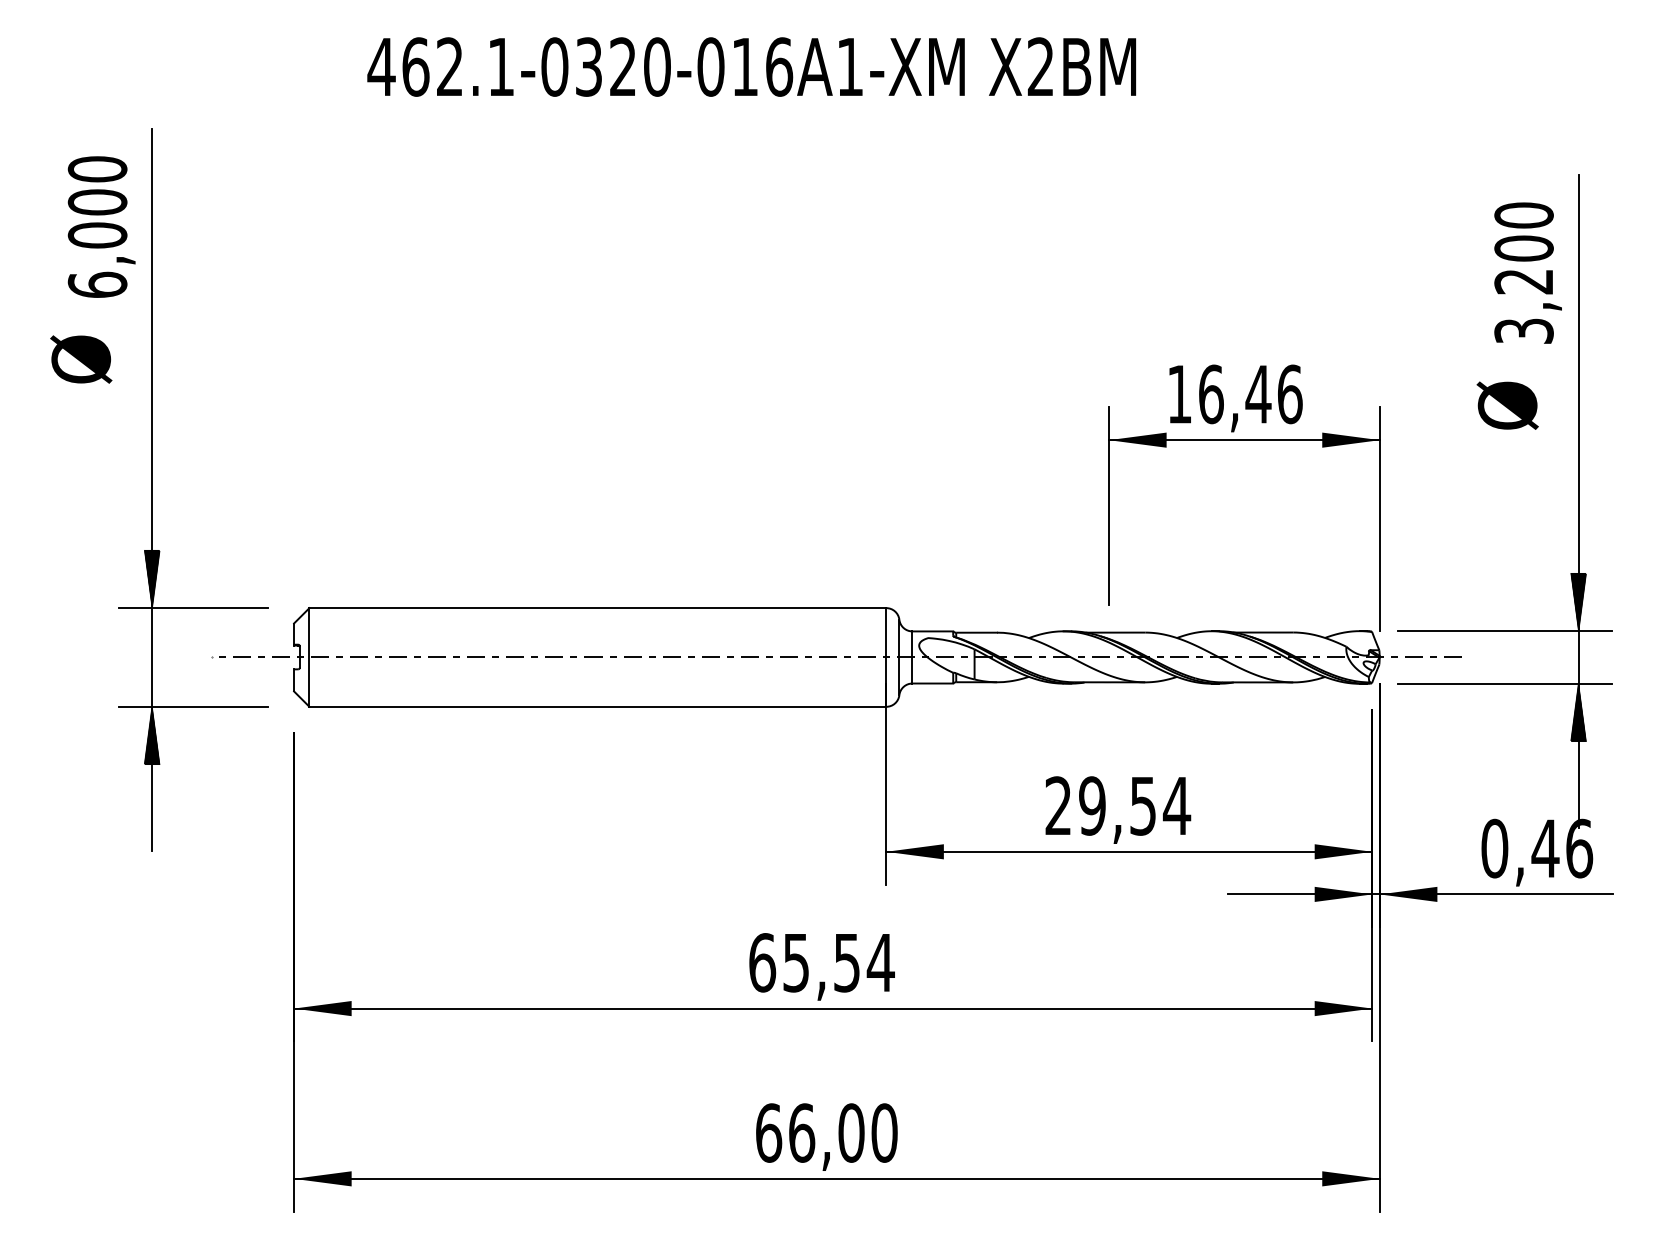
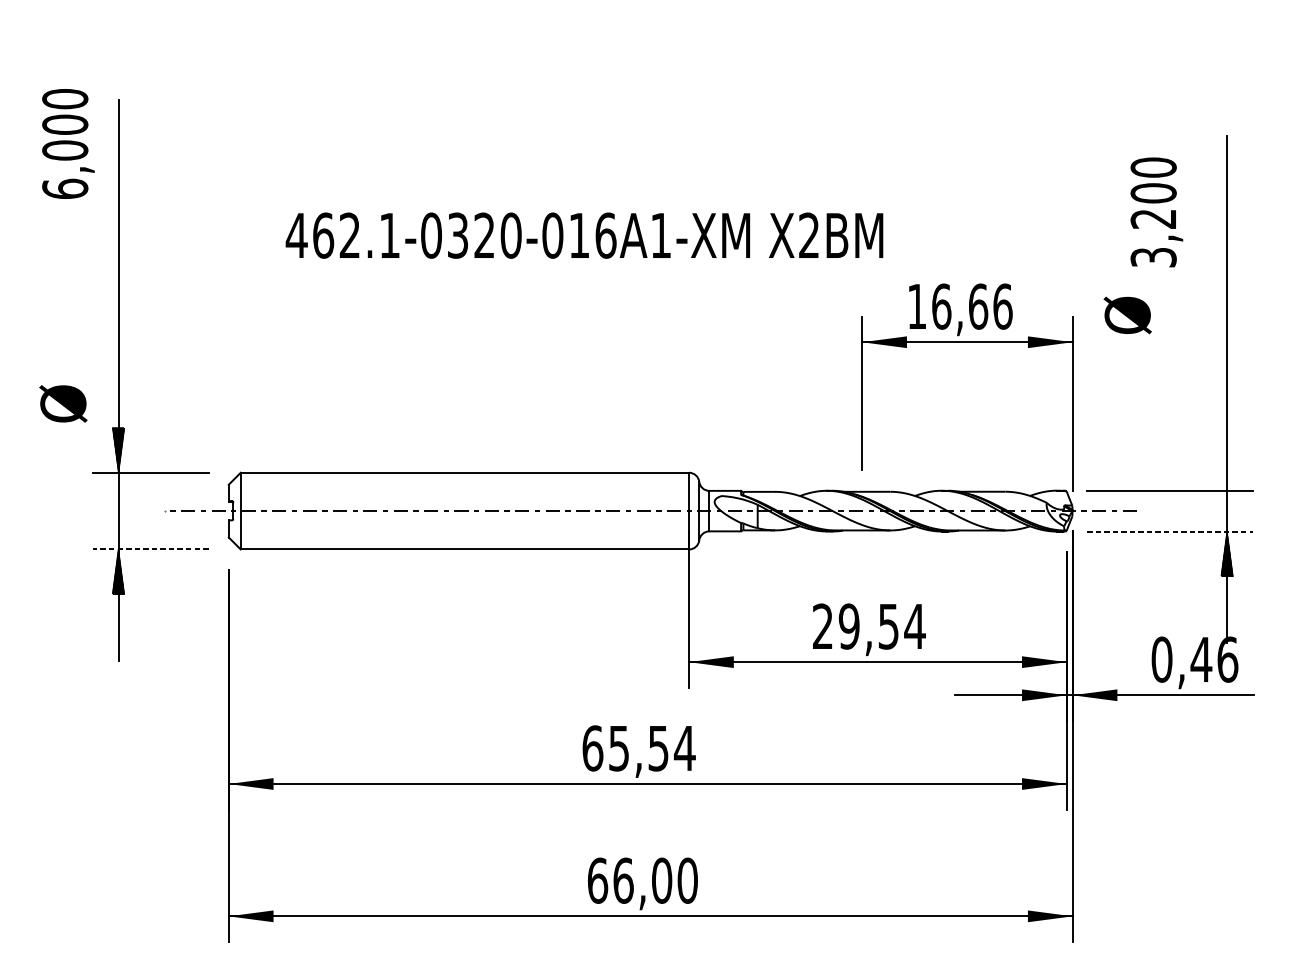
text: (751, 66) -> (584, 235), moved
text: (101, 226) -> (68, 143), moved
text: (1527, 272) -> (1156, 211), moved
text: (81, 359) -> (63, 403), moved
text: (1258, 394) -> (978, 306), 16,46 -> 16,66
text: (1507, 405) -> (1127, 315), moved
hatch: (1578, 602) -> (1227, 468), removed
line: (1504, 683) -> (1169, 531), solid -> dashed
line: (193, 706) -> (150, 549), solid -> dashed

